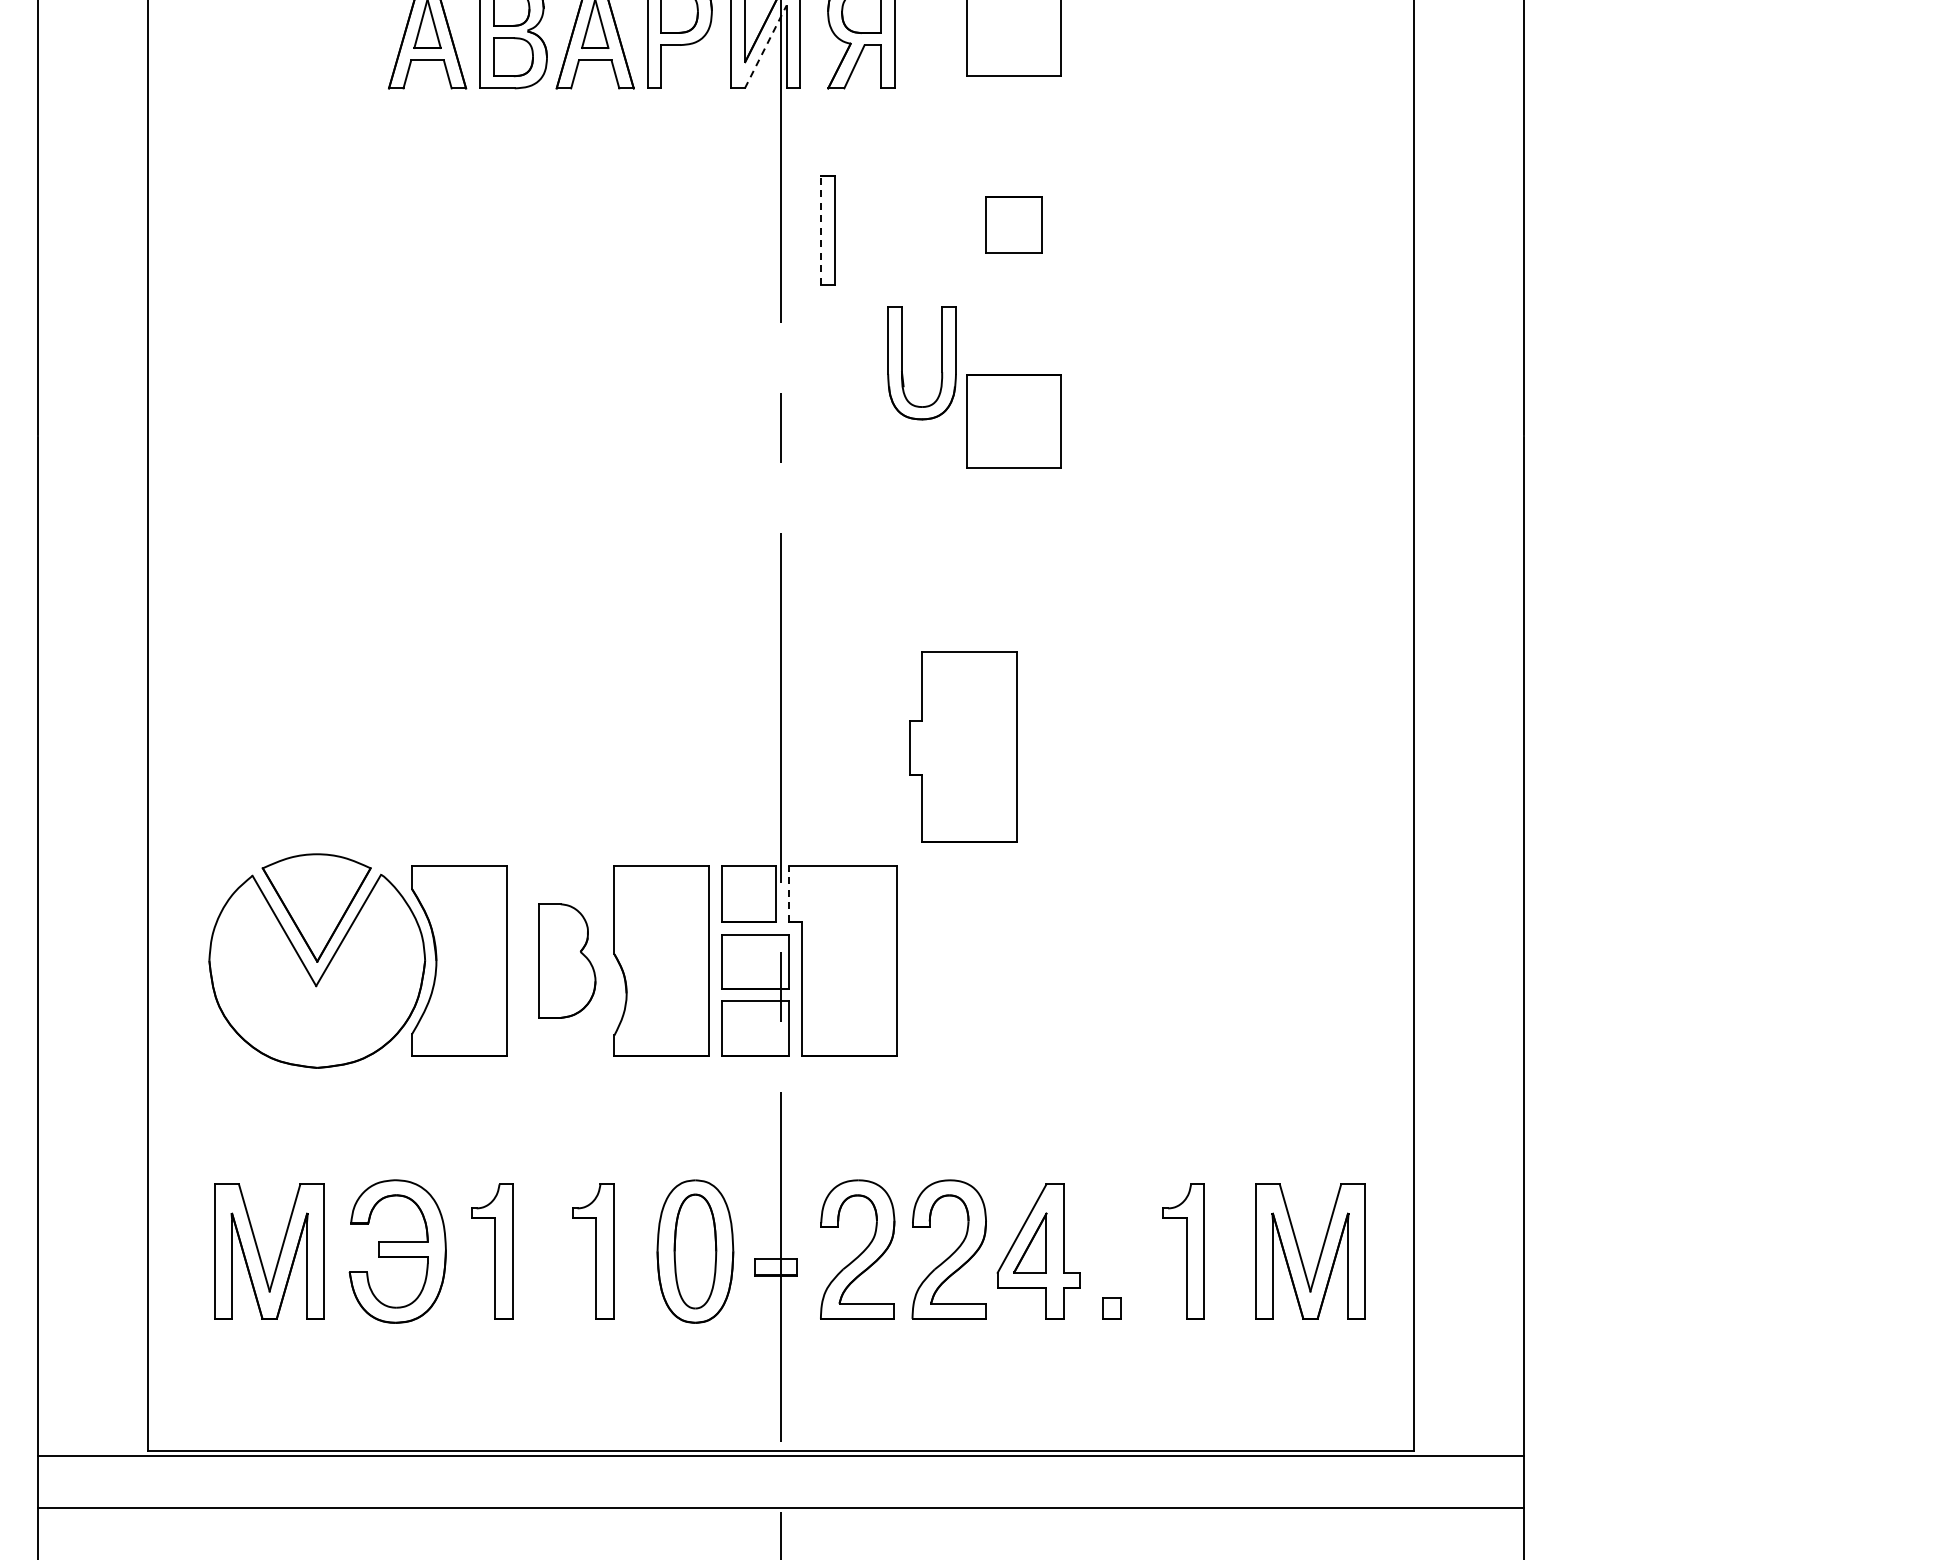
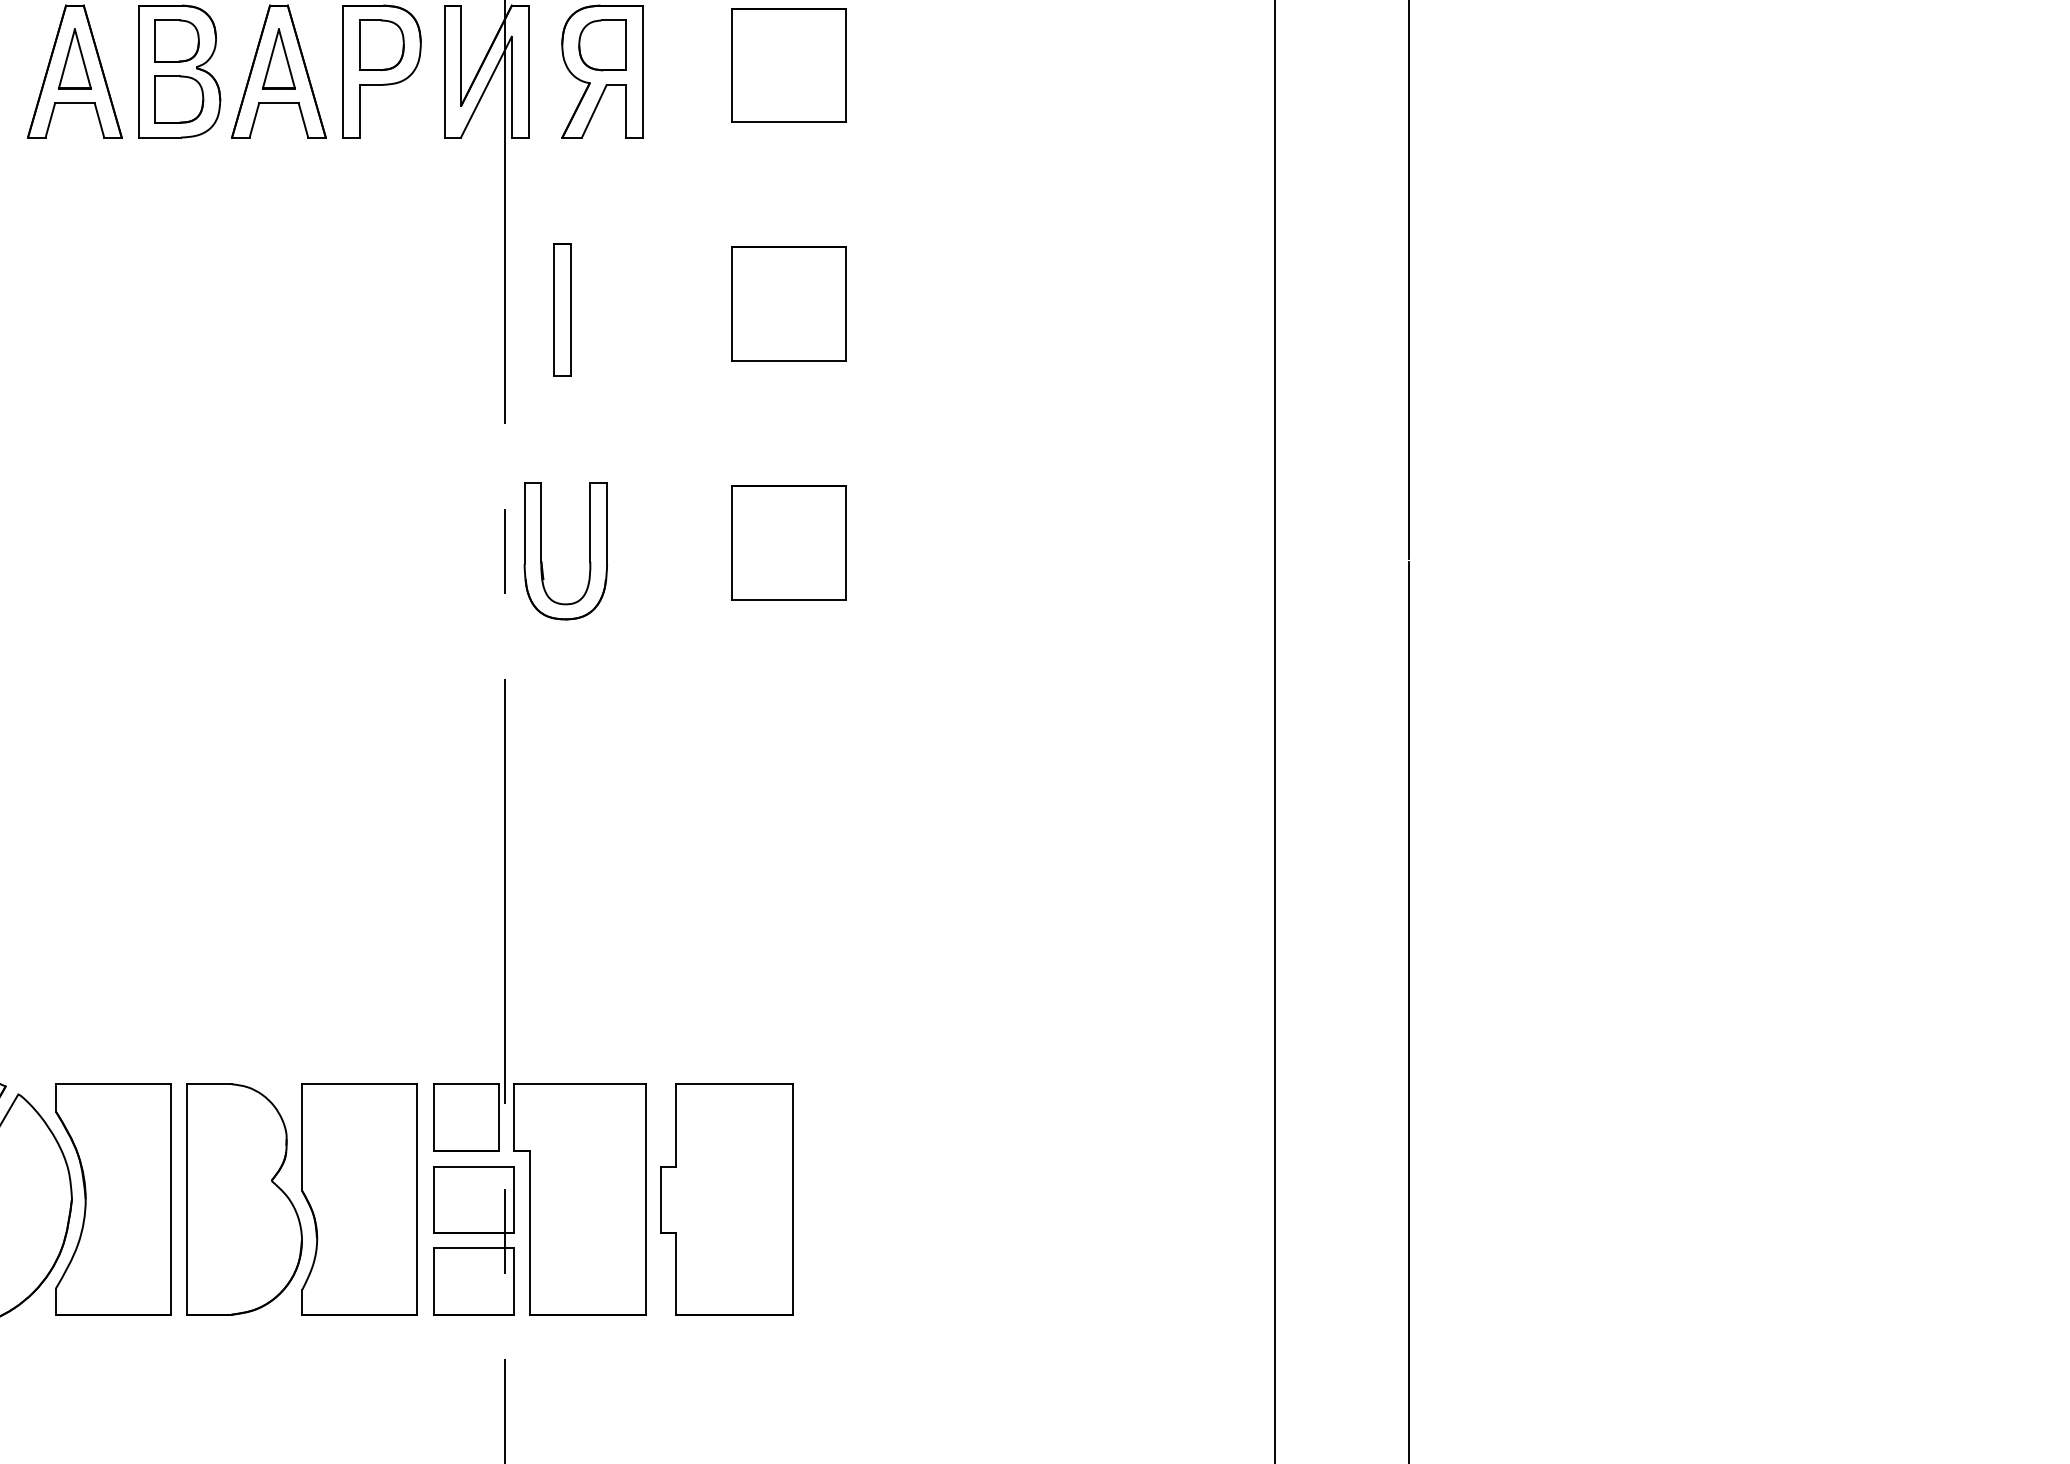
line: (765, 46) -> (486, 86), dashed -> solid
part: (1013, 224) -> (787, 303), size x1.67
line: (821, 229) -> (554, 309), dashed -> solid
part: (902, 363) -> (542, 551), moved
part: (963, 746) -> (726, 1198), moved
line: (788, 894) -> (514, 1118), dashed -> solid
part: (567, 960) -> (245, 1198), size x1.67

